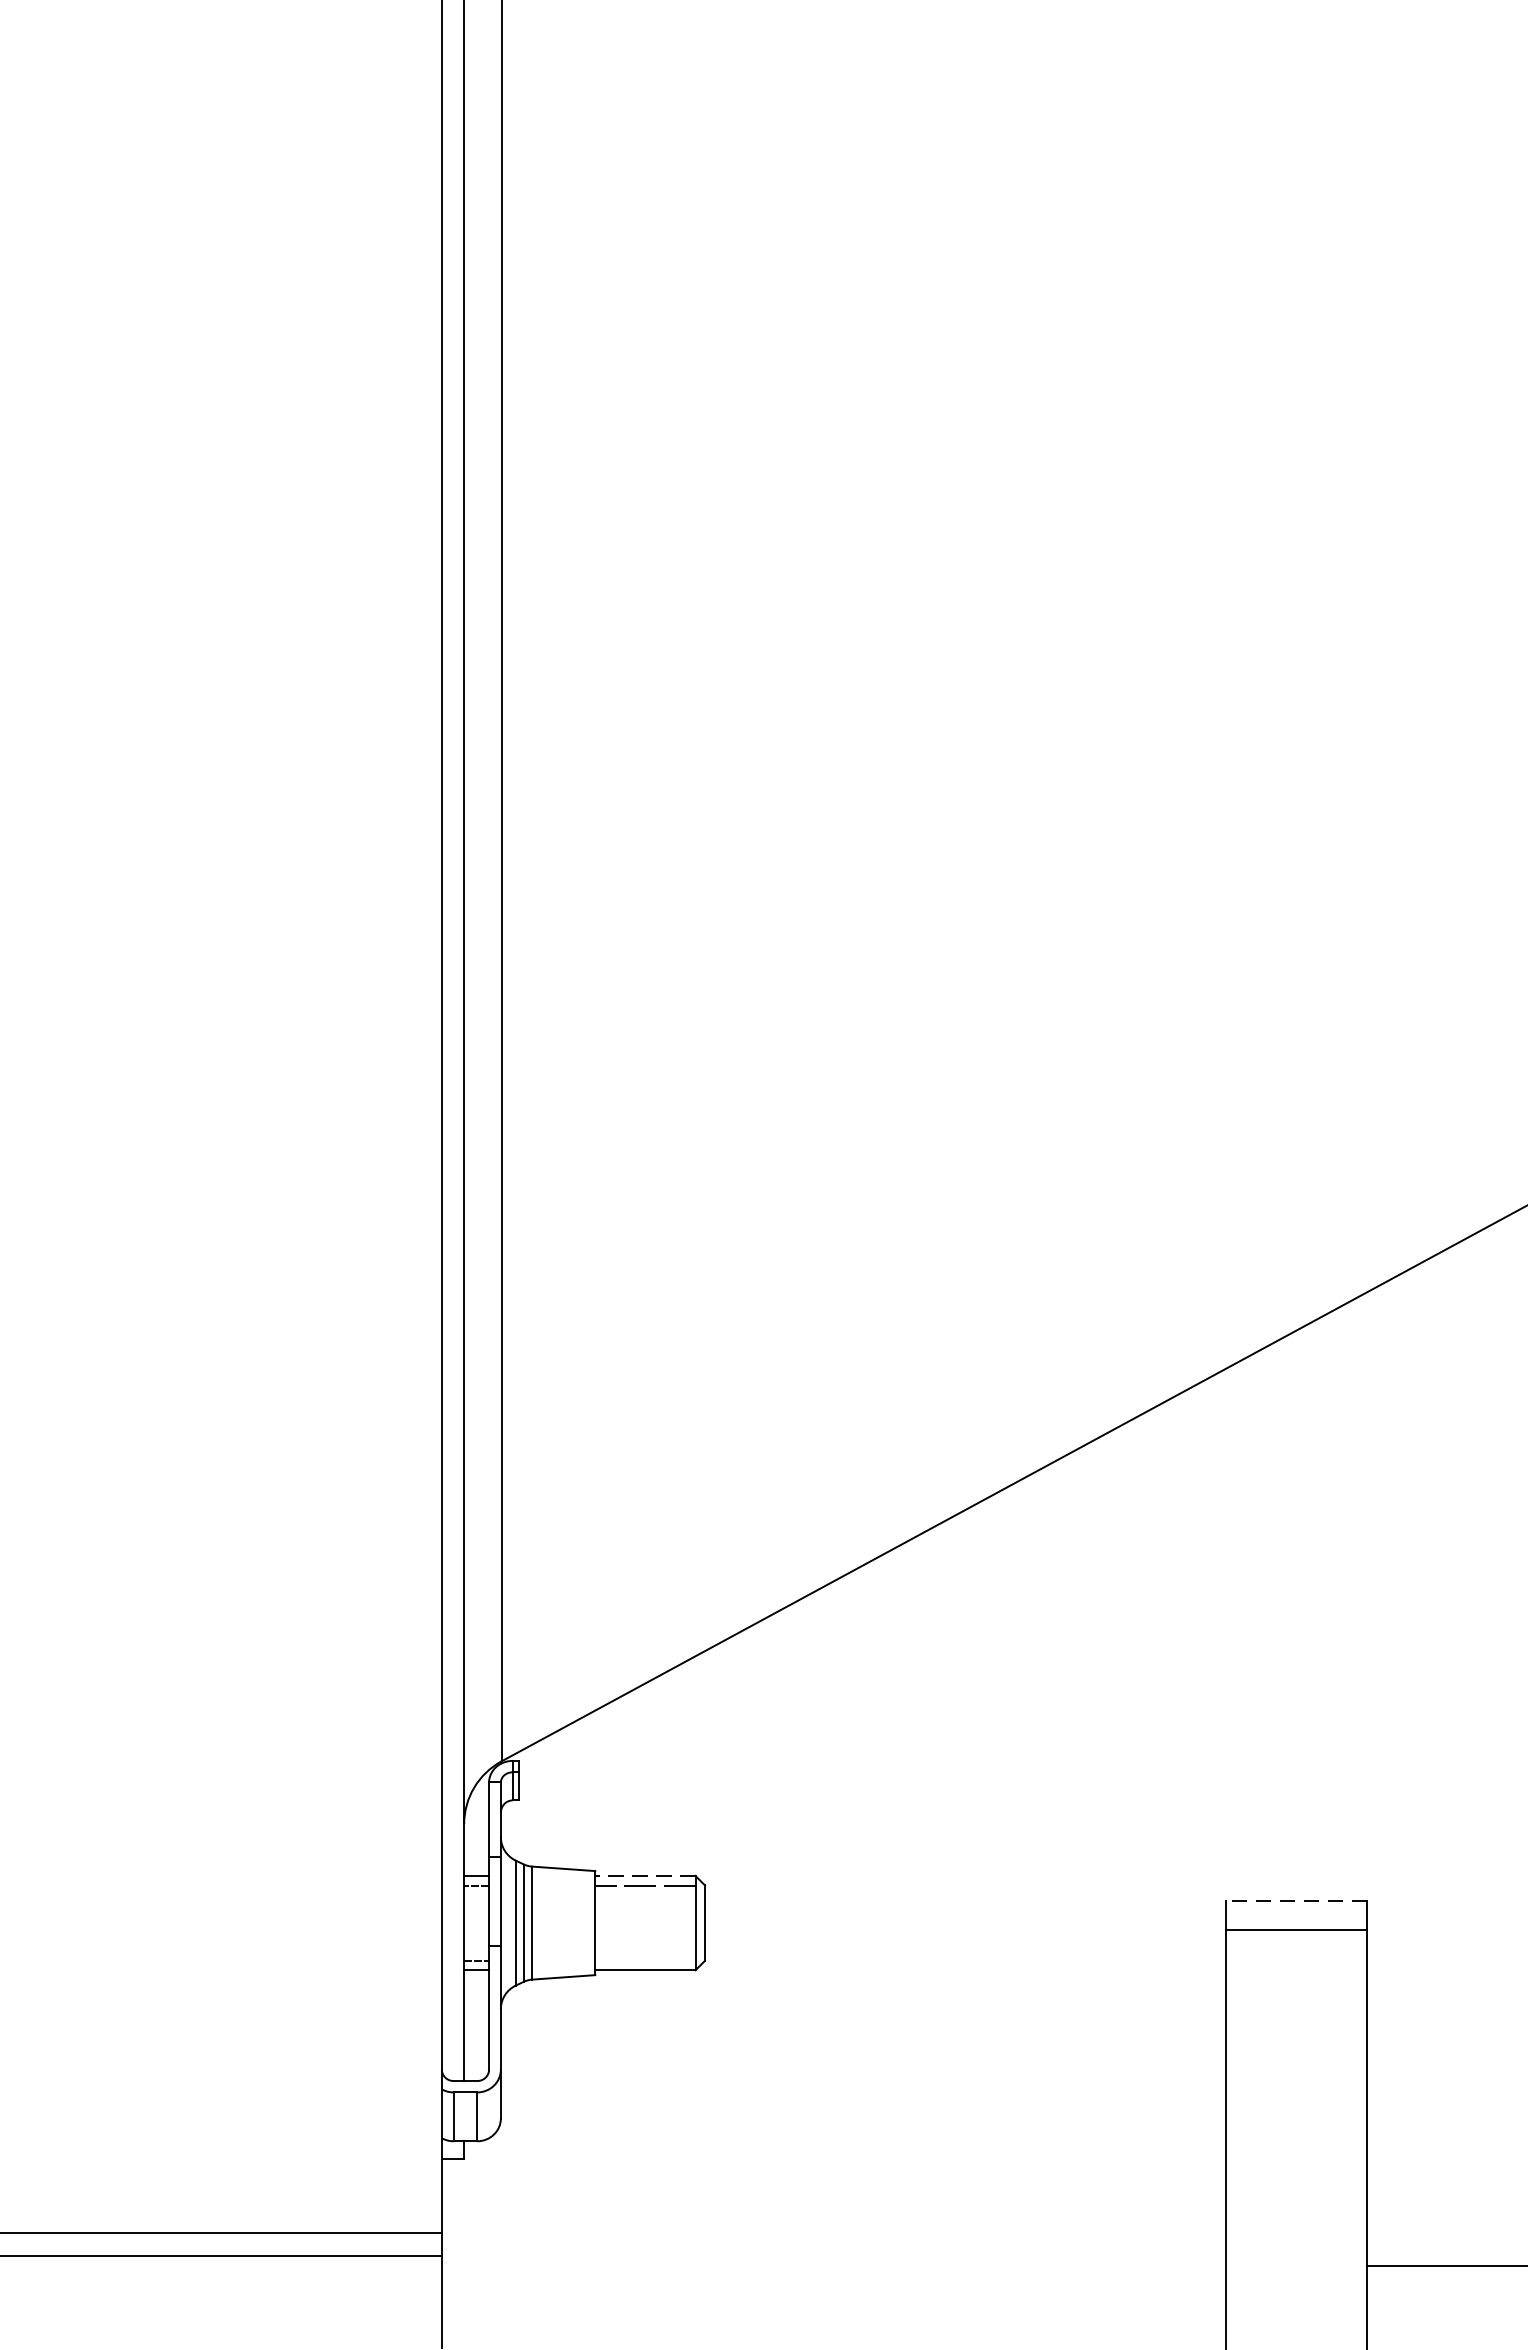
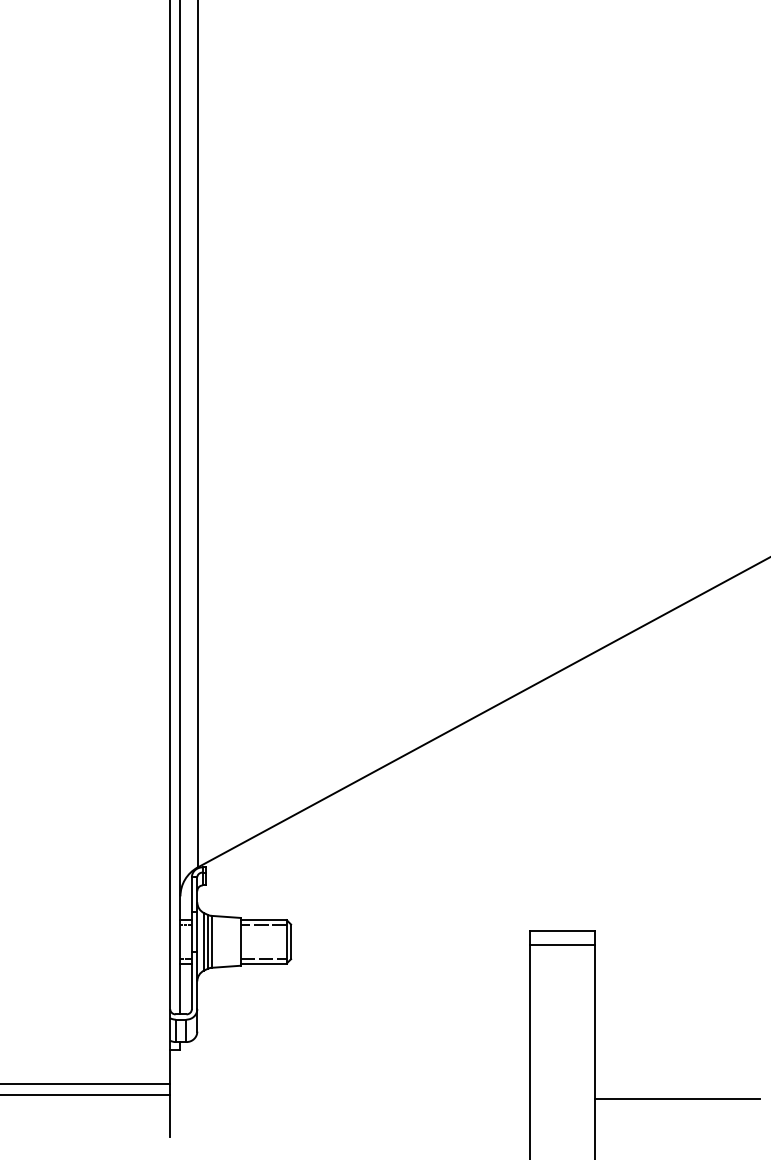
line: (644, 1876) -> (263, 920), dashed -> solid
line: (1295, 1900) -> (562, 931), dashed -> solid
line: (644, 1961) -> (263, 959), added

